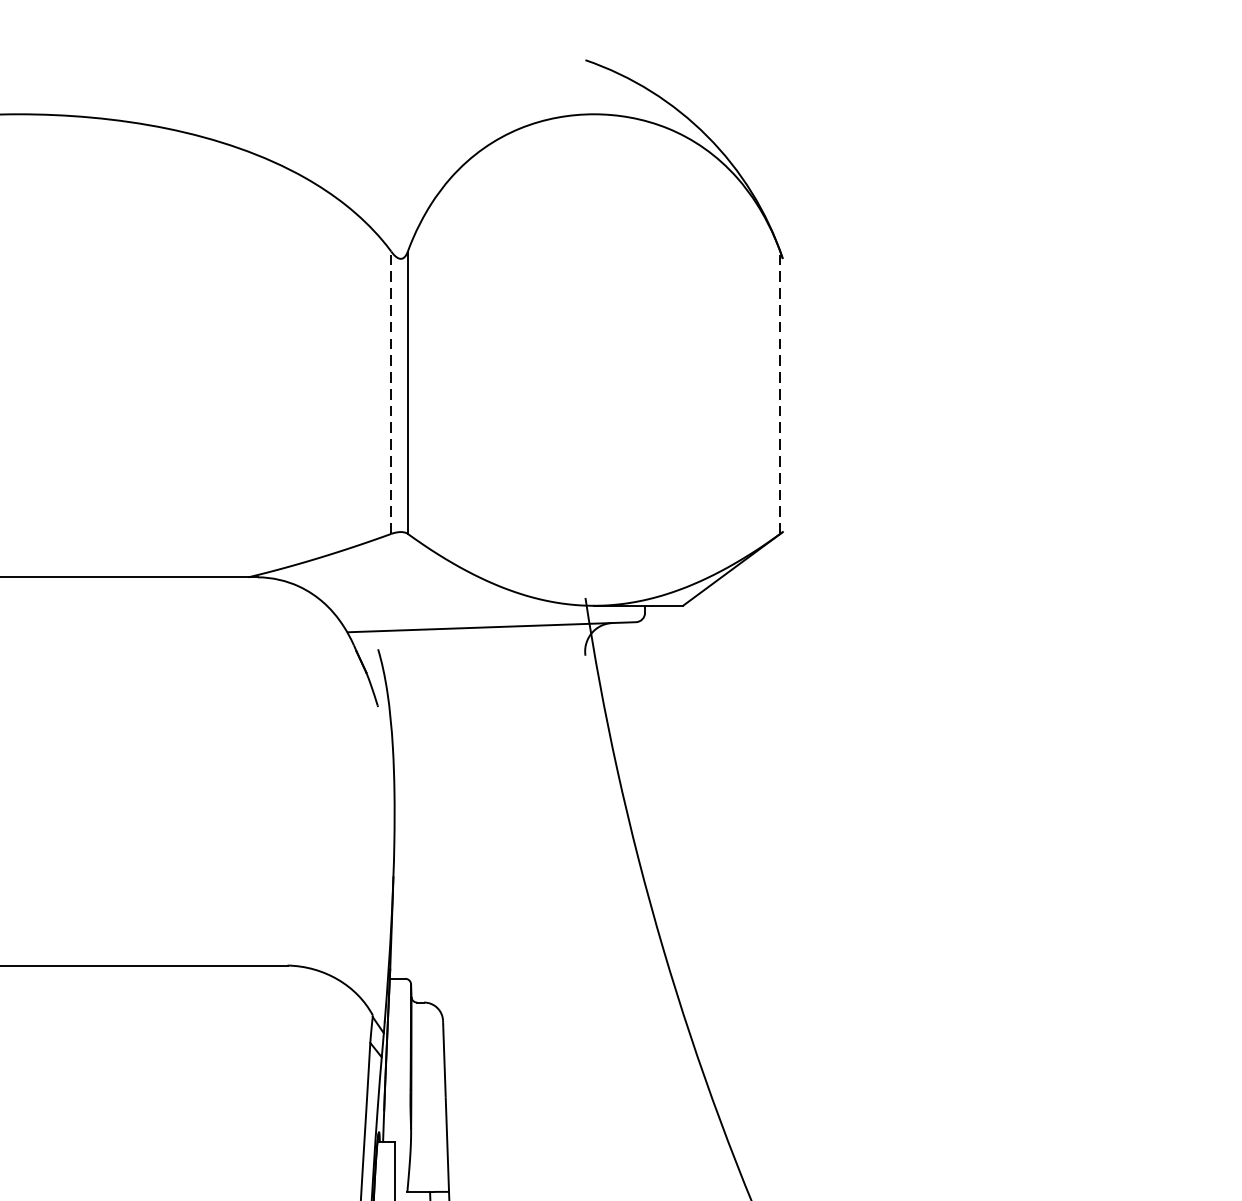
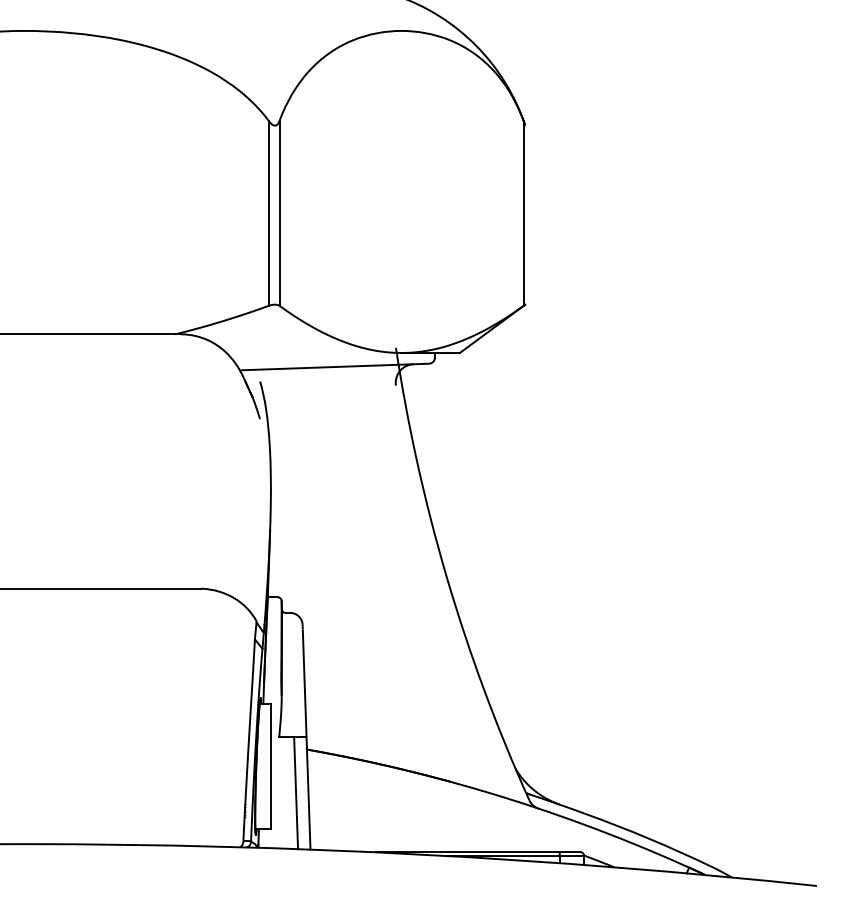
line: (390, 391) -> (268, 212), dashed -> solid
line: (780, 391) -> (523, 212), dashed -> solid

